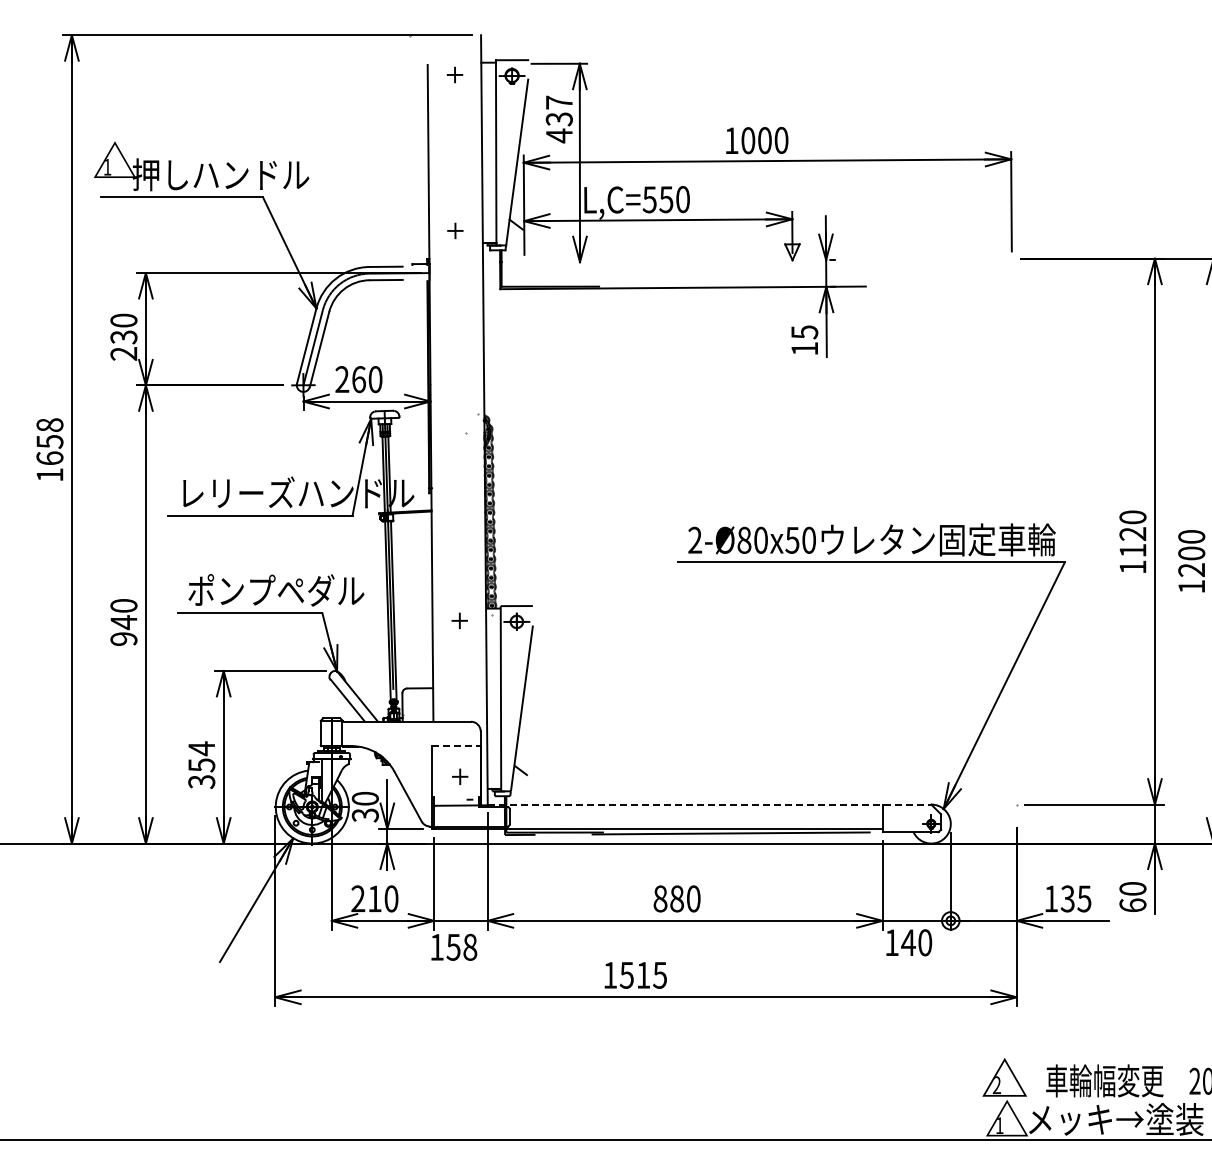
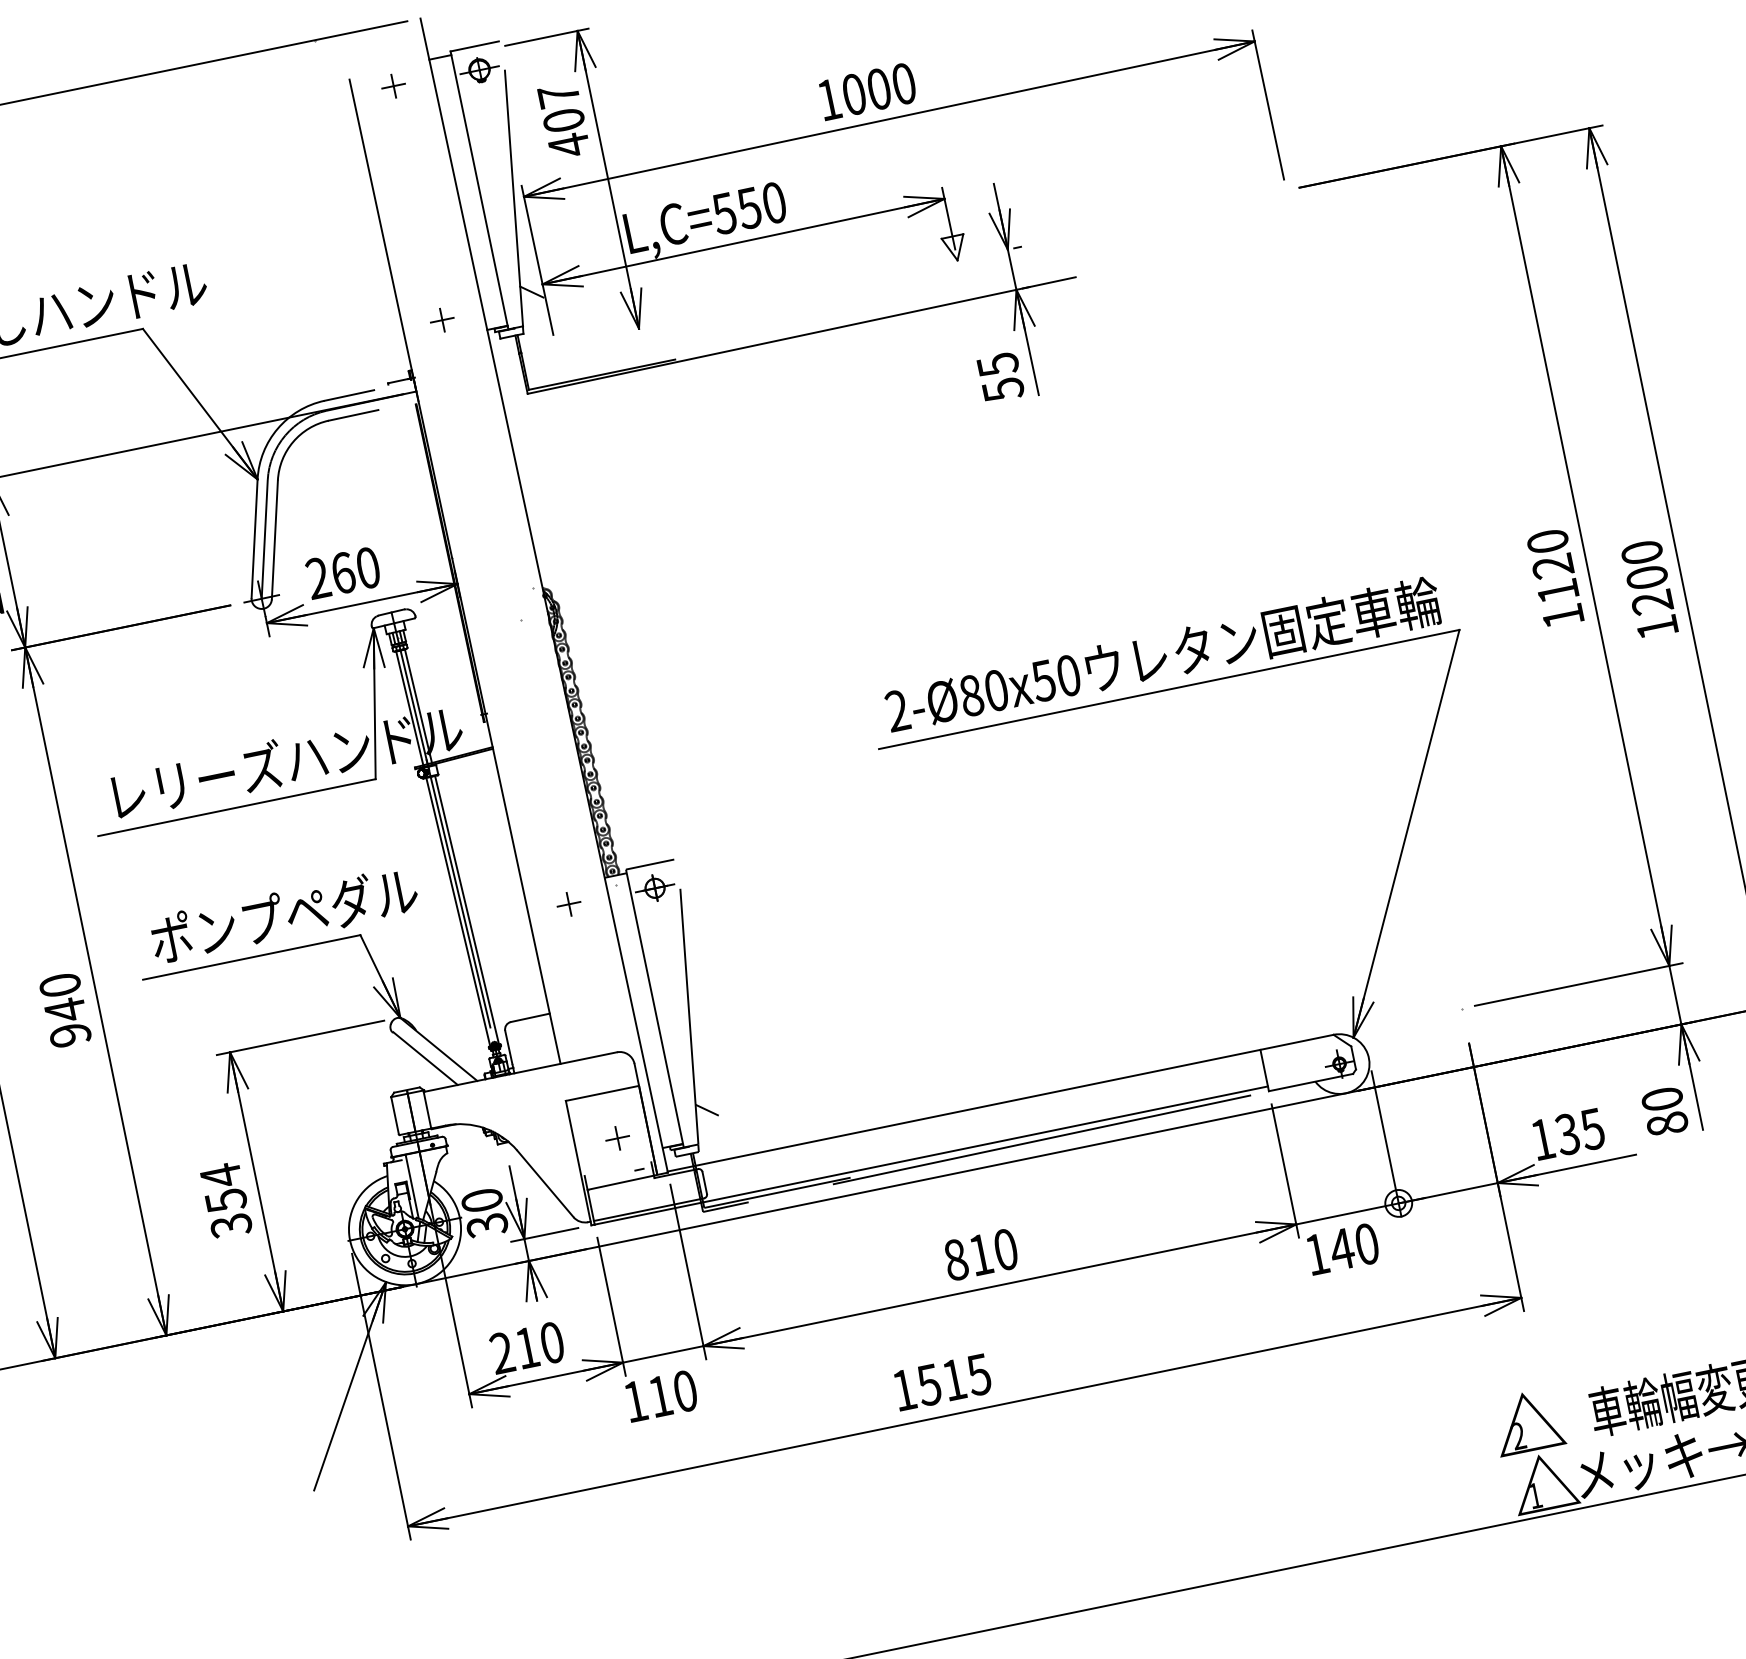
text: (558, 119) -> (562, 121), 437 -> 407
text: (804, 348) -> (1002, 389), 15 -> 55
line: (456, 746) -> (602, 1093), dashed -> solid
line: (709, 804) -> (1000, 1103), dashed -> solid
text: (677, 898) -> (981, 1254), 880 -> 810
text: (1132, 905) -> (1666, 1124), 60 -> 80
text: (461, 947) -> (672, 1394), 158 -> 110

